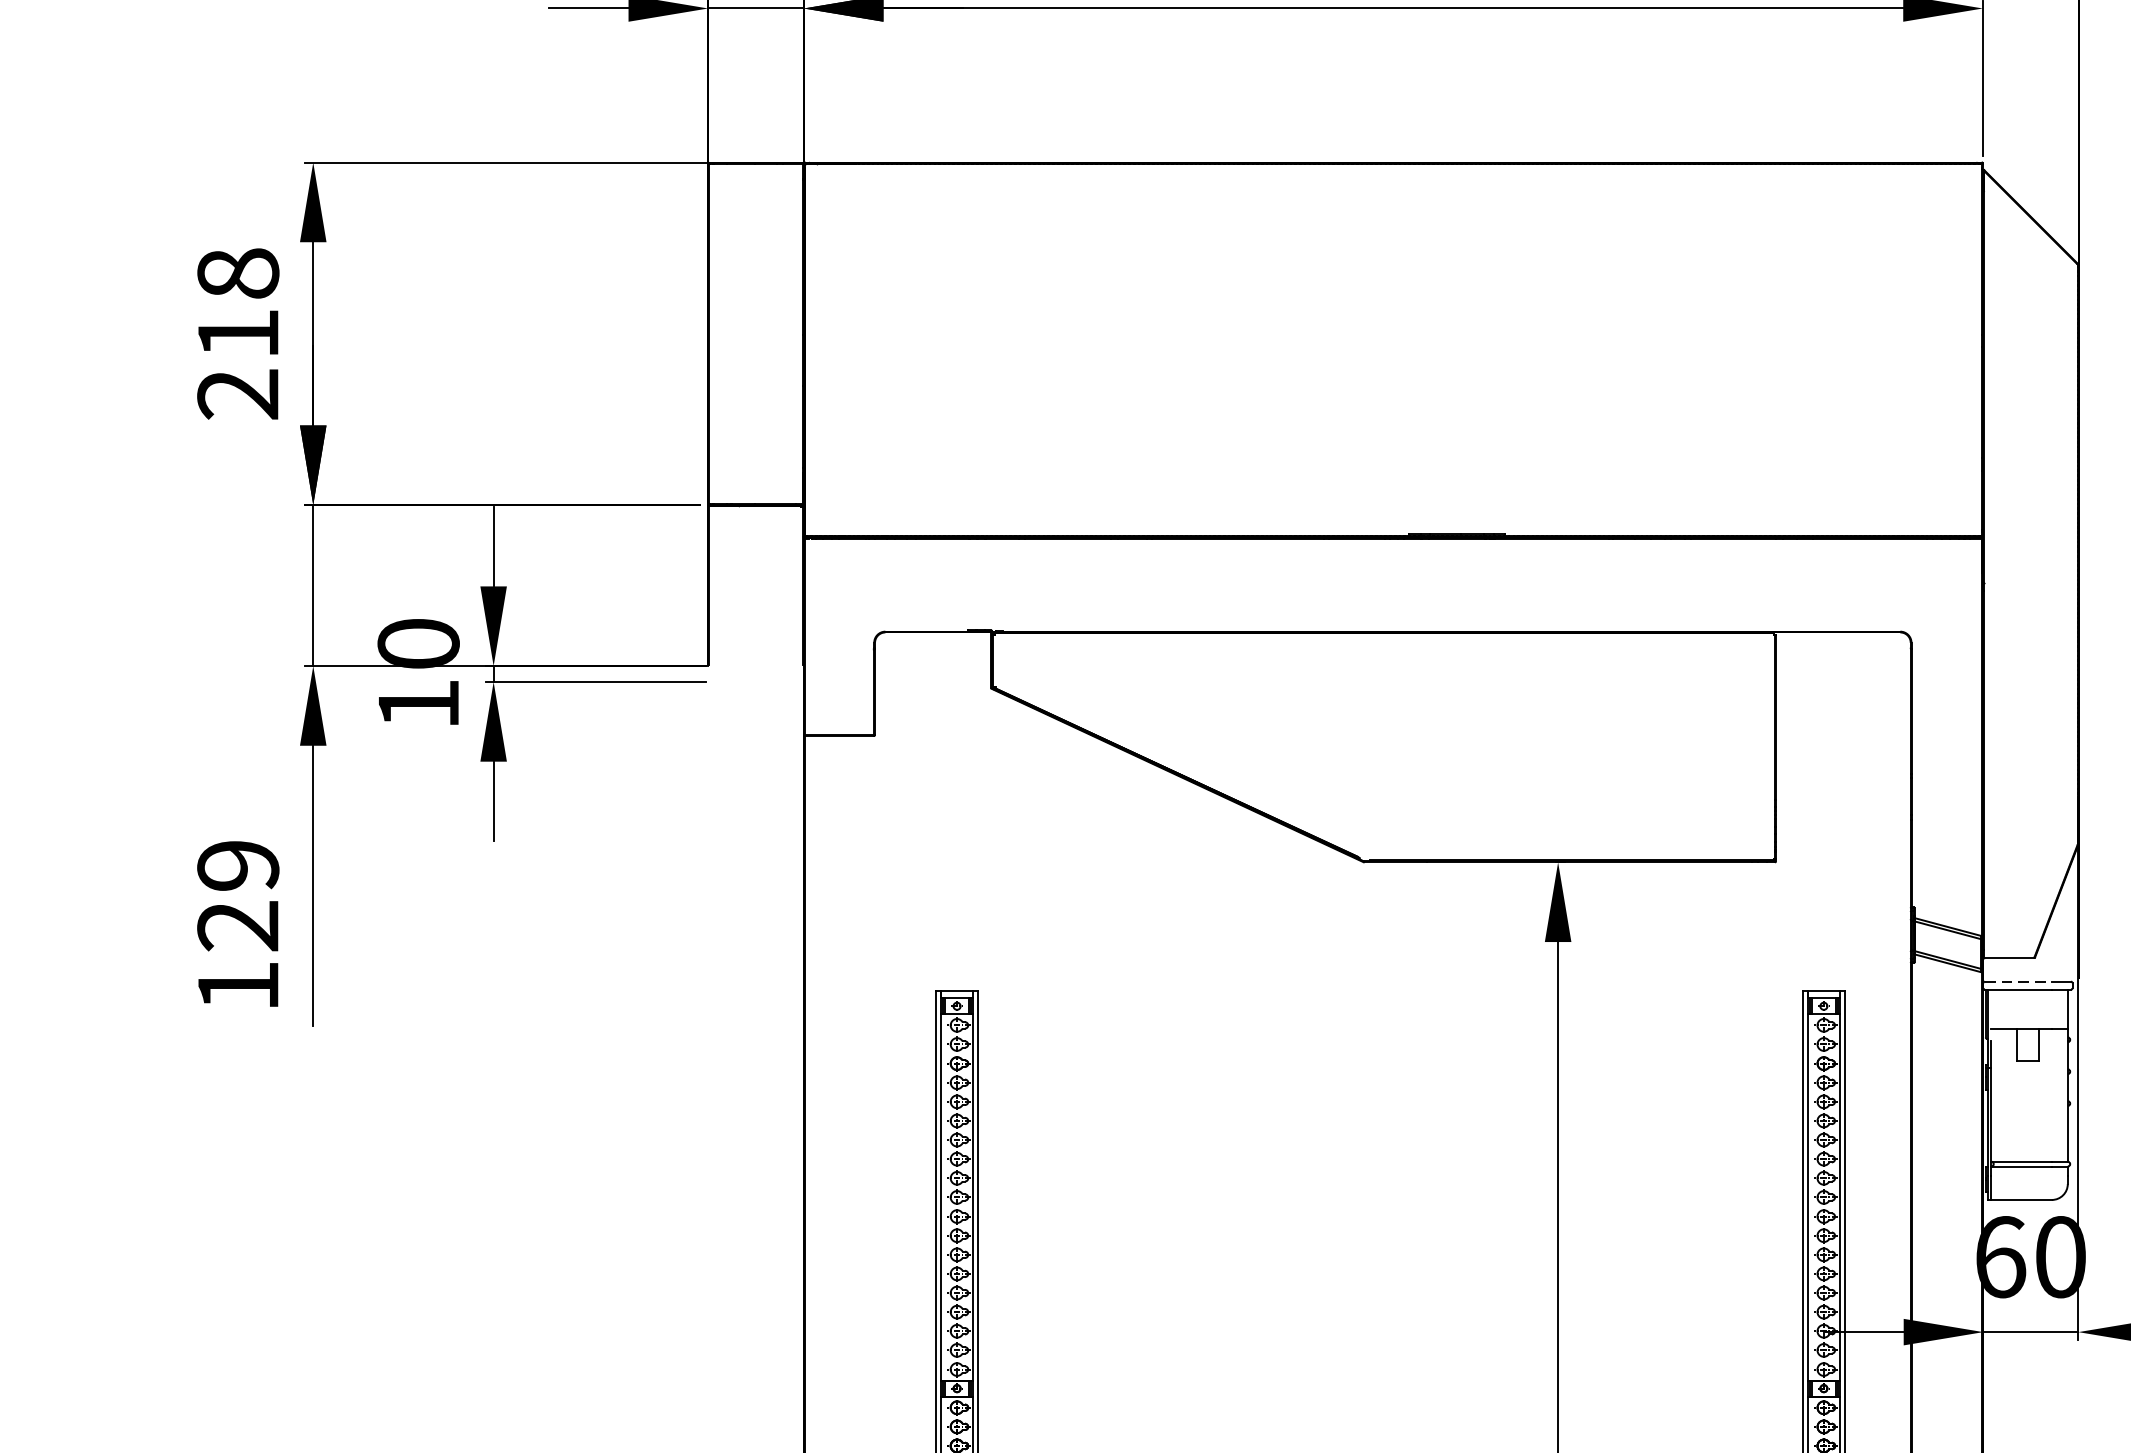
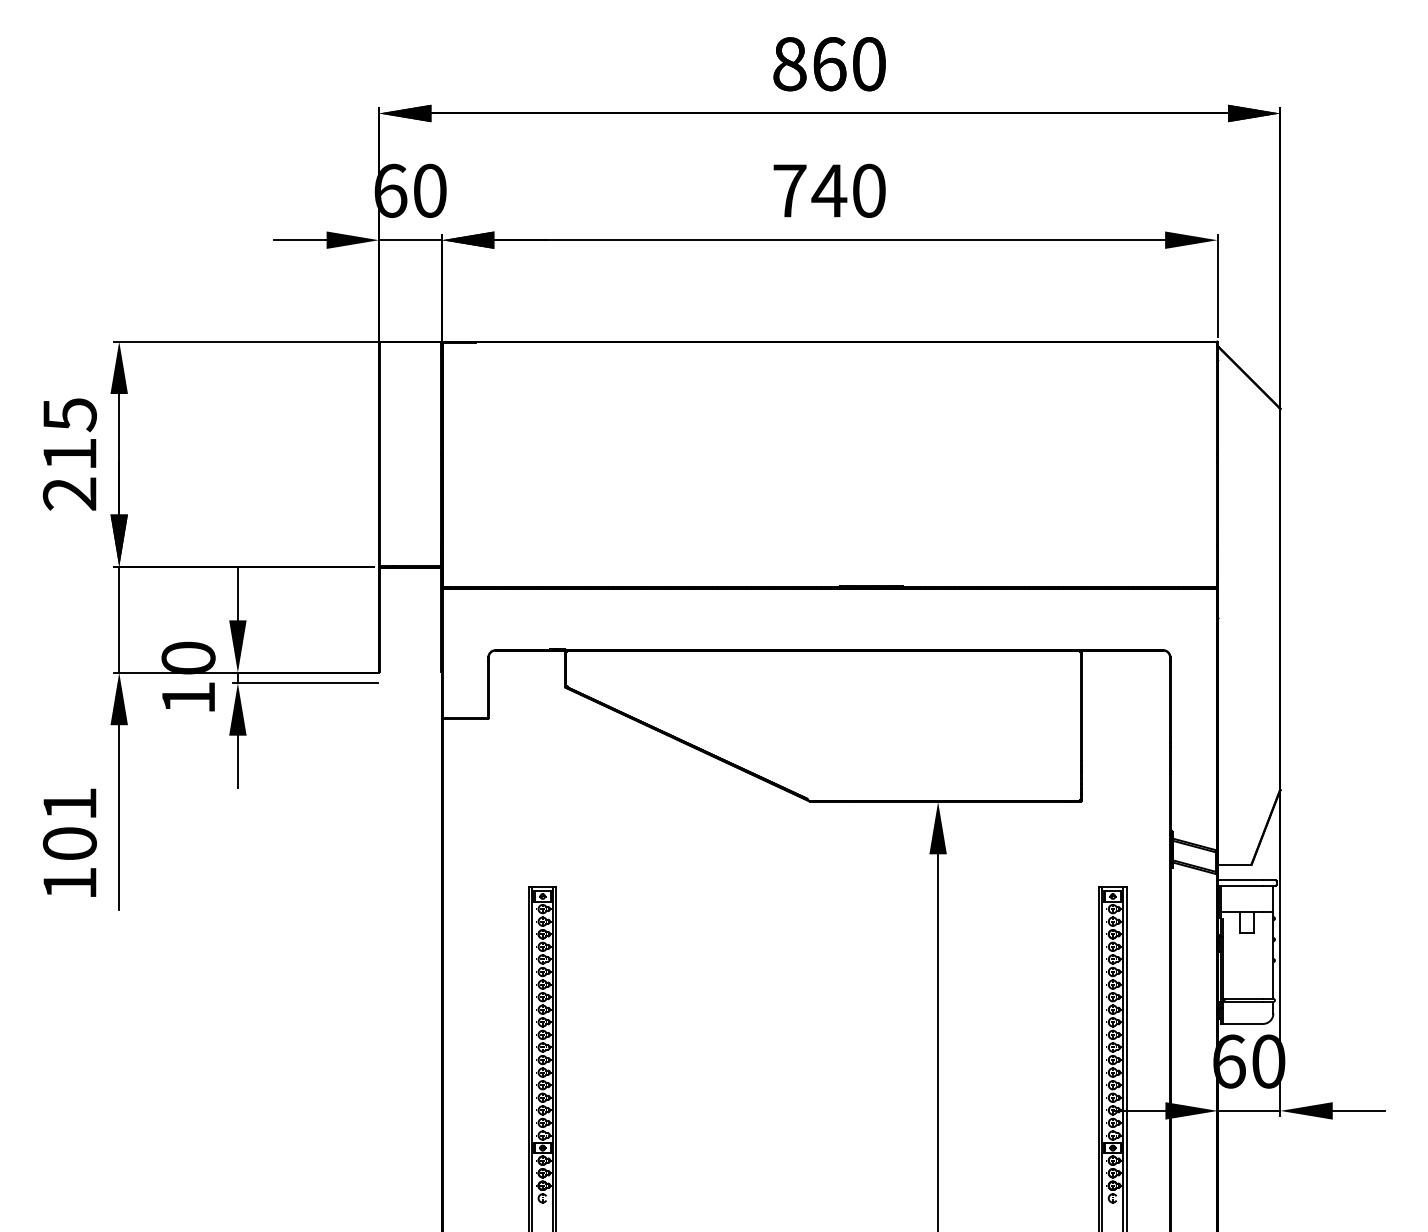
text: (237, 274) -> (69, 415), 218 -> 215
text: (237, 896) -> (69, 824), 129 -> 101
line: (2019, 981) -> (1241, 880), dashed -> solid

